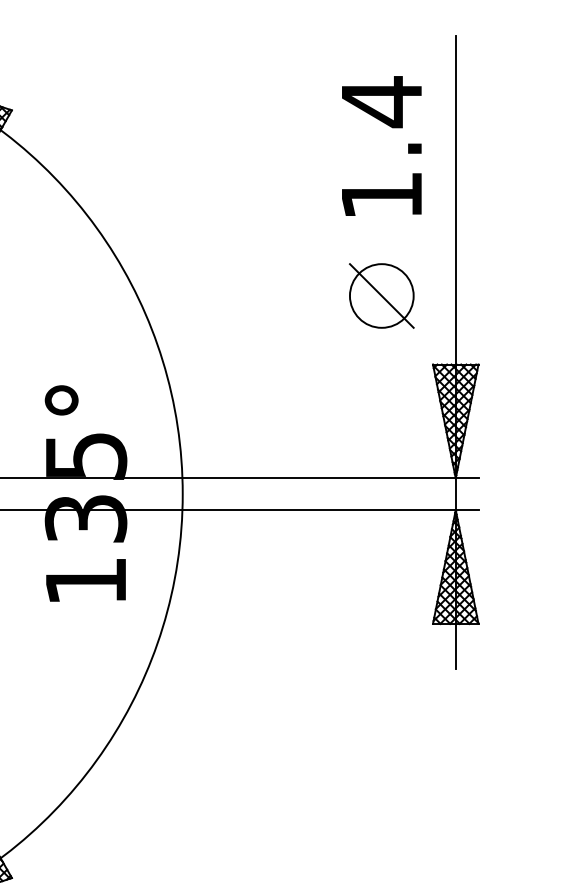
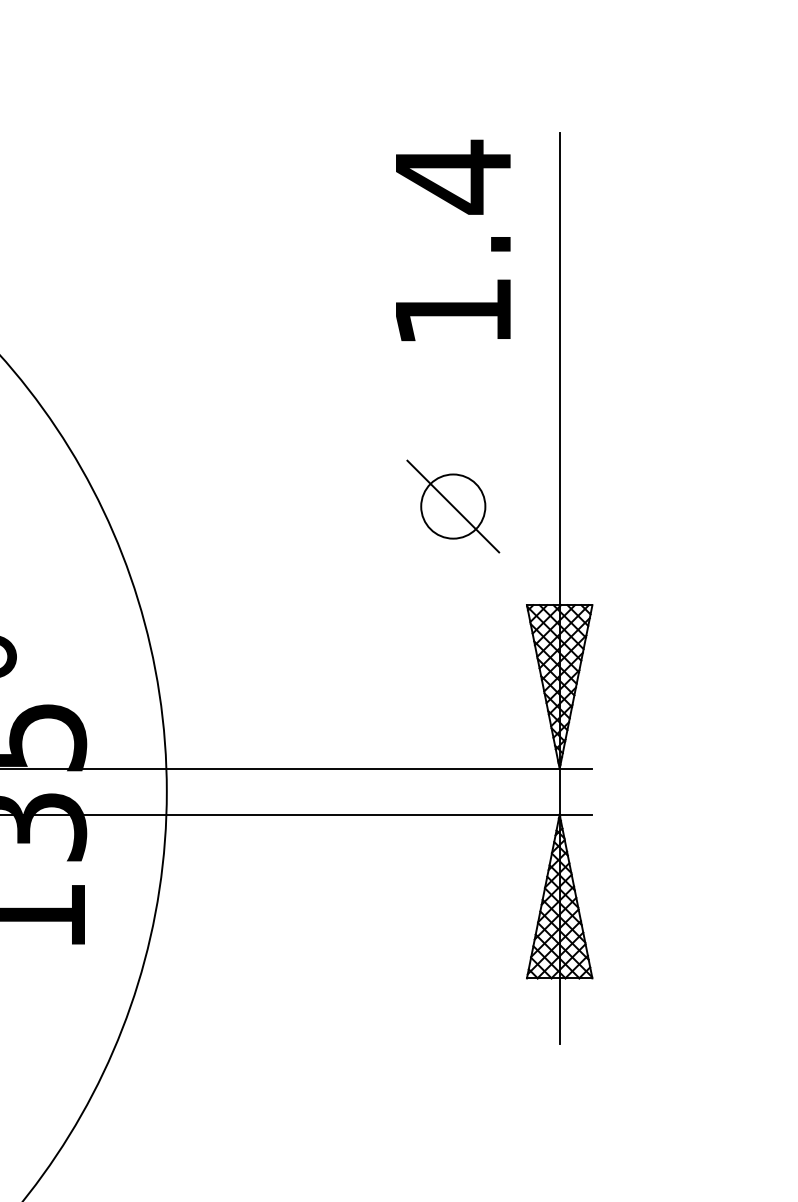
text: (381, 145) -> (452, 239), moved
circle: (381, 295) -> (452, 505), size x0.7

